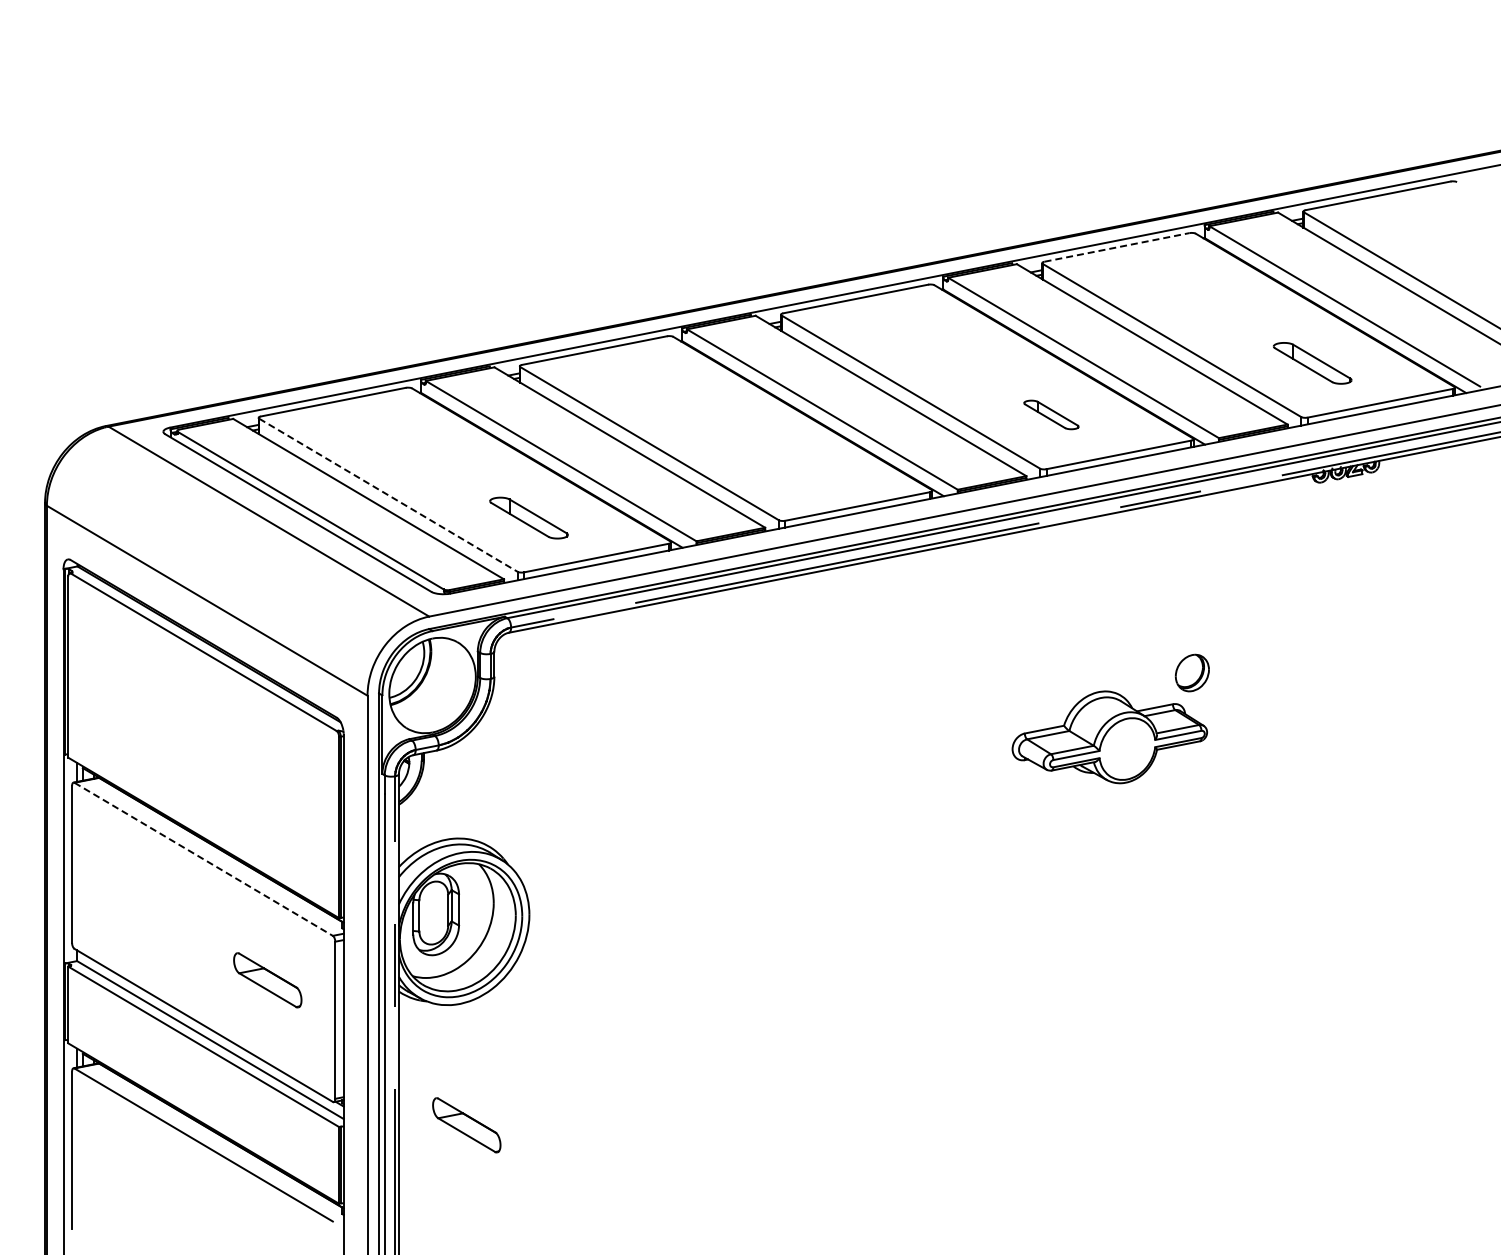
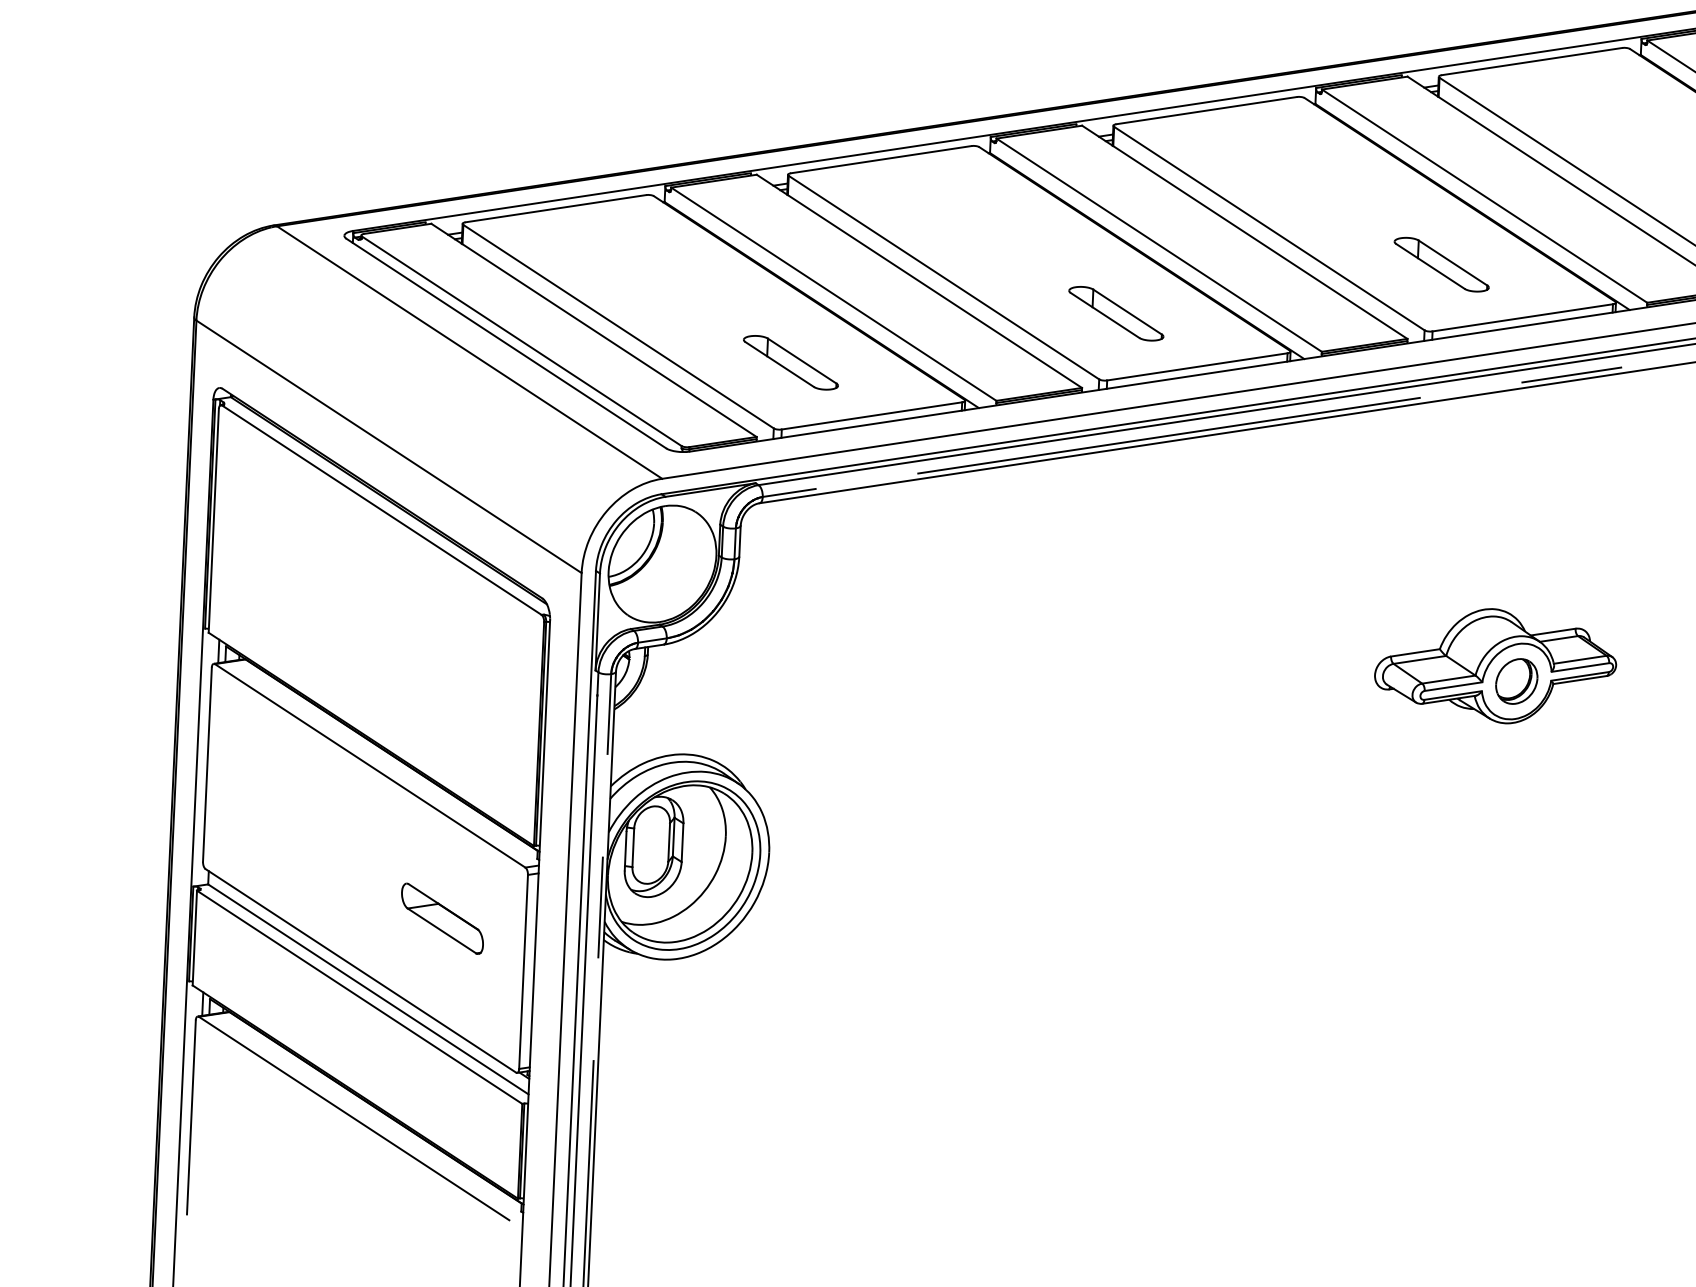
line: (1116, 247) -> (1531, 61), dashed -> solid
part: (1051, 414) -> (1441, 264), size x1.43
part: (789, 466) -> (1115, 313), added
line: (388, 495) -> (618, 327), dashed -> solid
part: (1191, 672) -> (1515, 680), moved
line: (204, 859) -> (371, 766), dashed -> solid
part: (466, 1125) -> (679, 1109), removed

